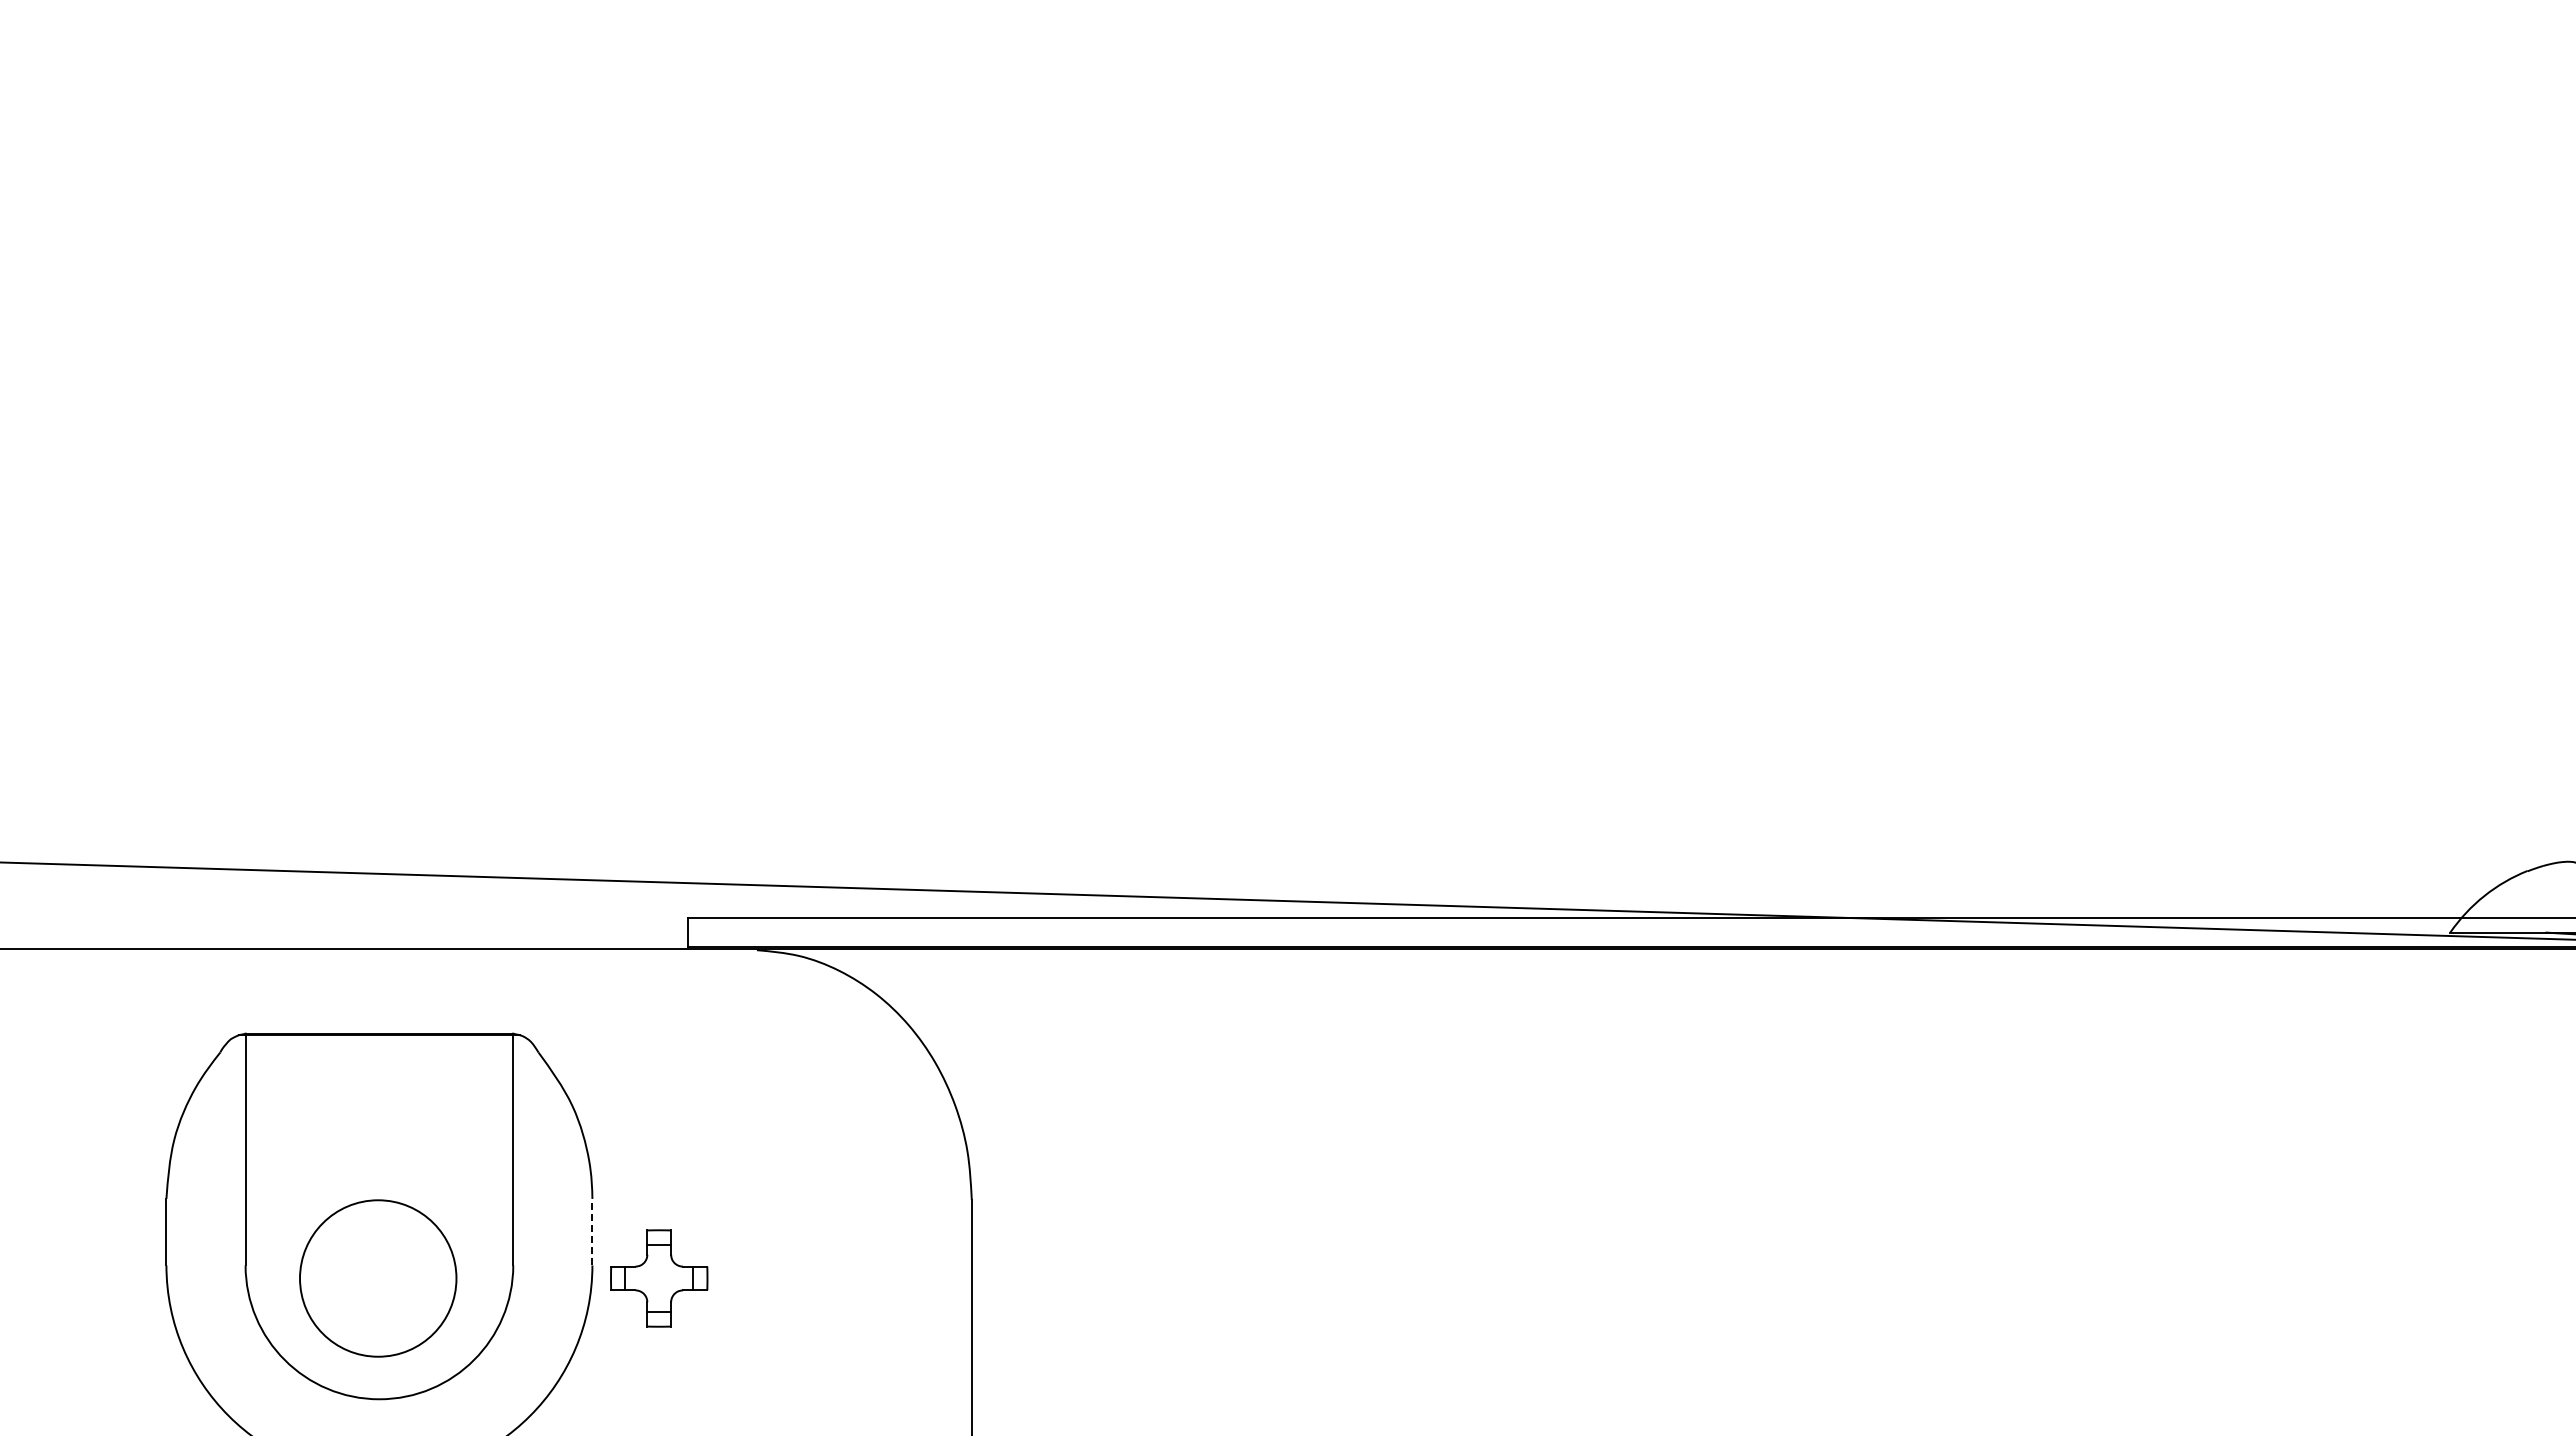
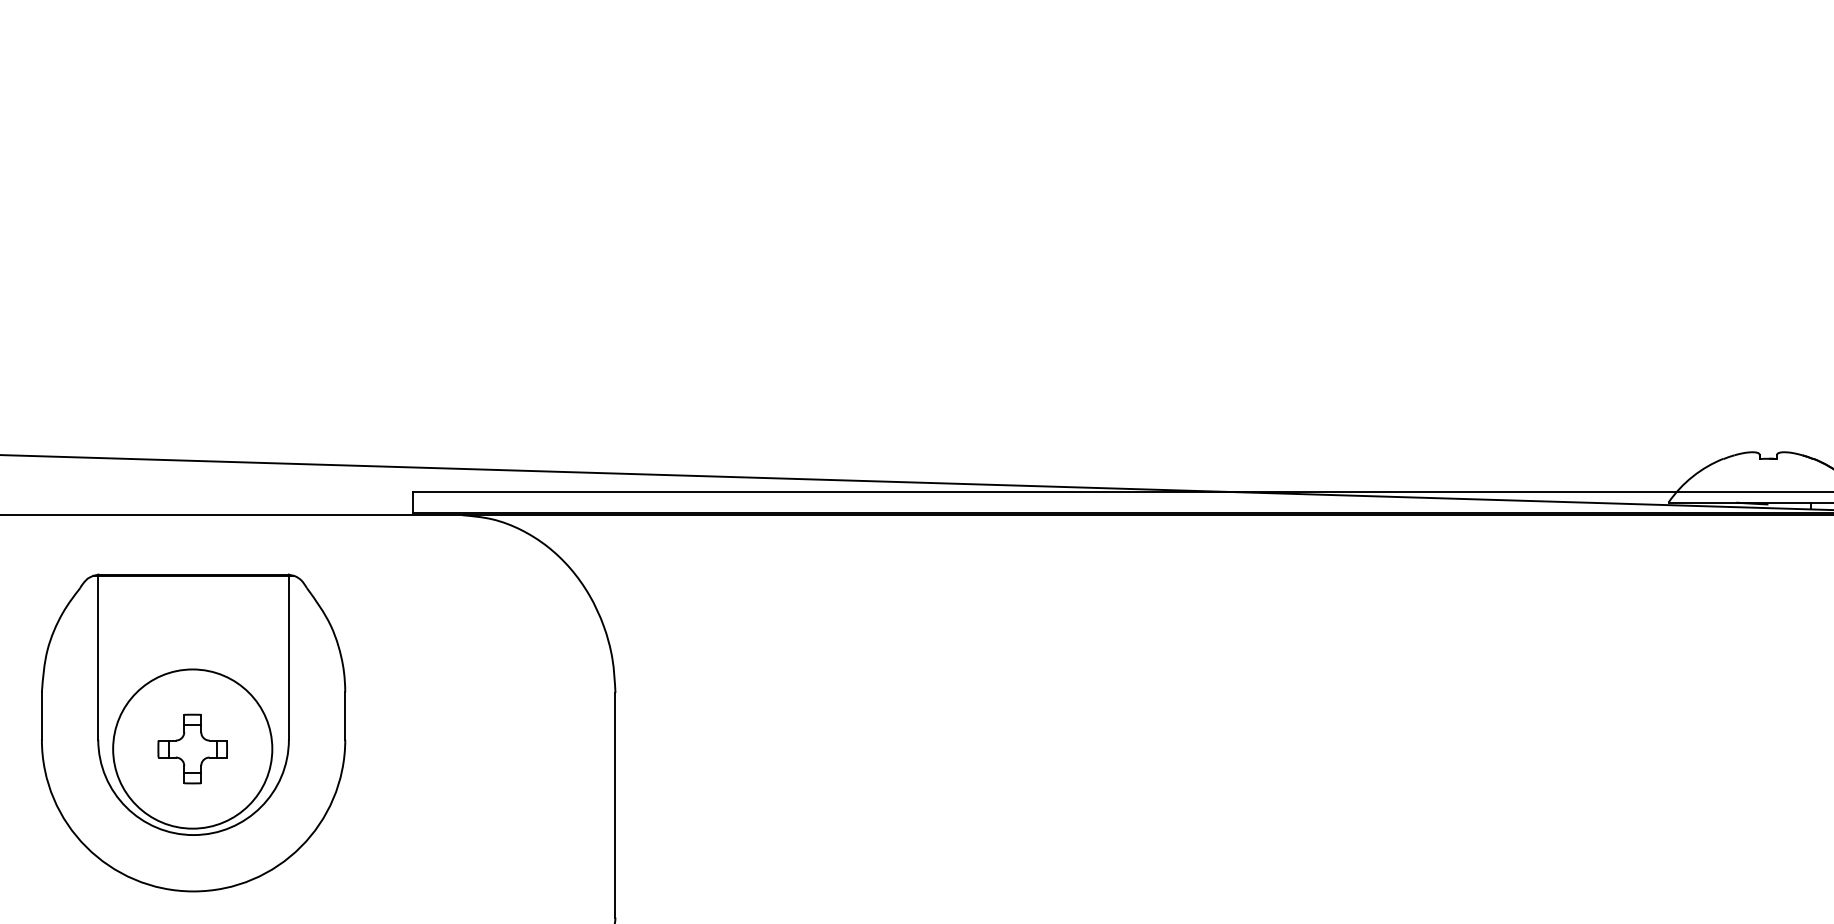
line: (592, 1231) -> (345, 715), dashed -> solid
circle: (378, 1278) -> (192, 749), size x1.43
part: (659, 1278) -> (192, 749), moved

